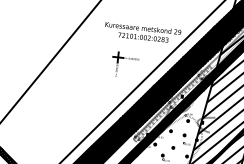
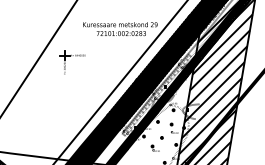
part: (124, 59) -> (71, 56), moved

